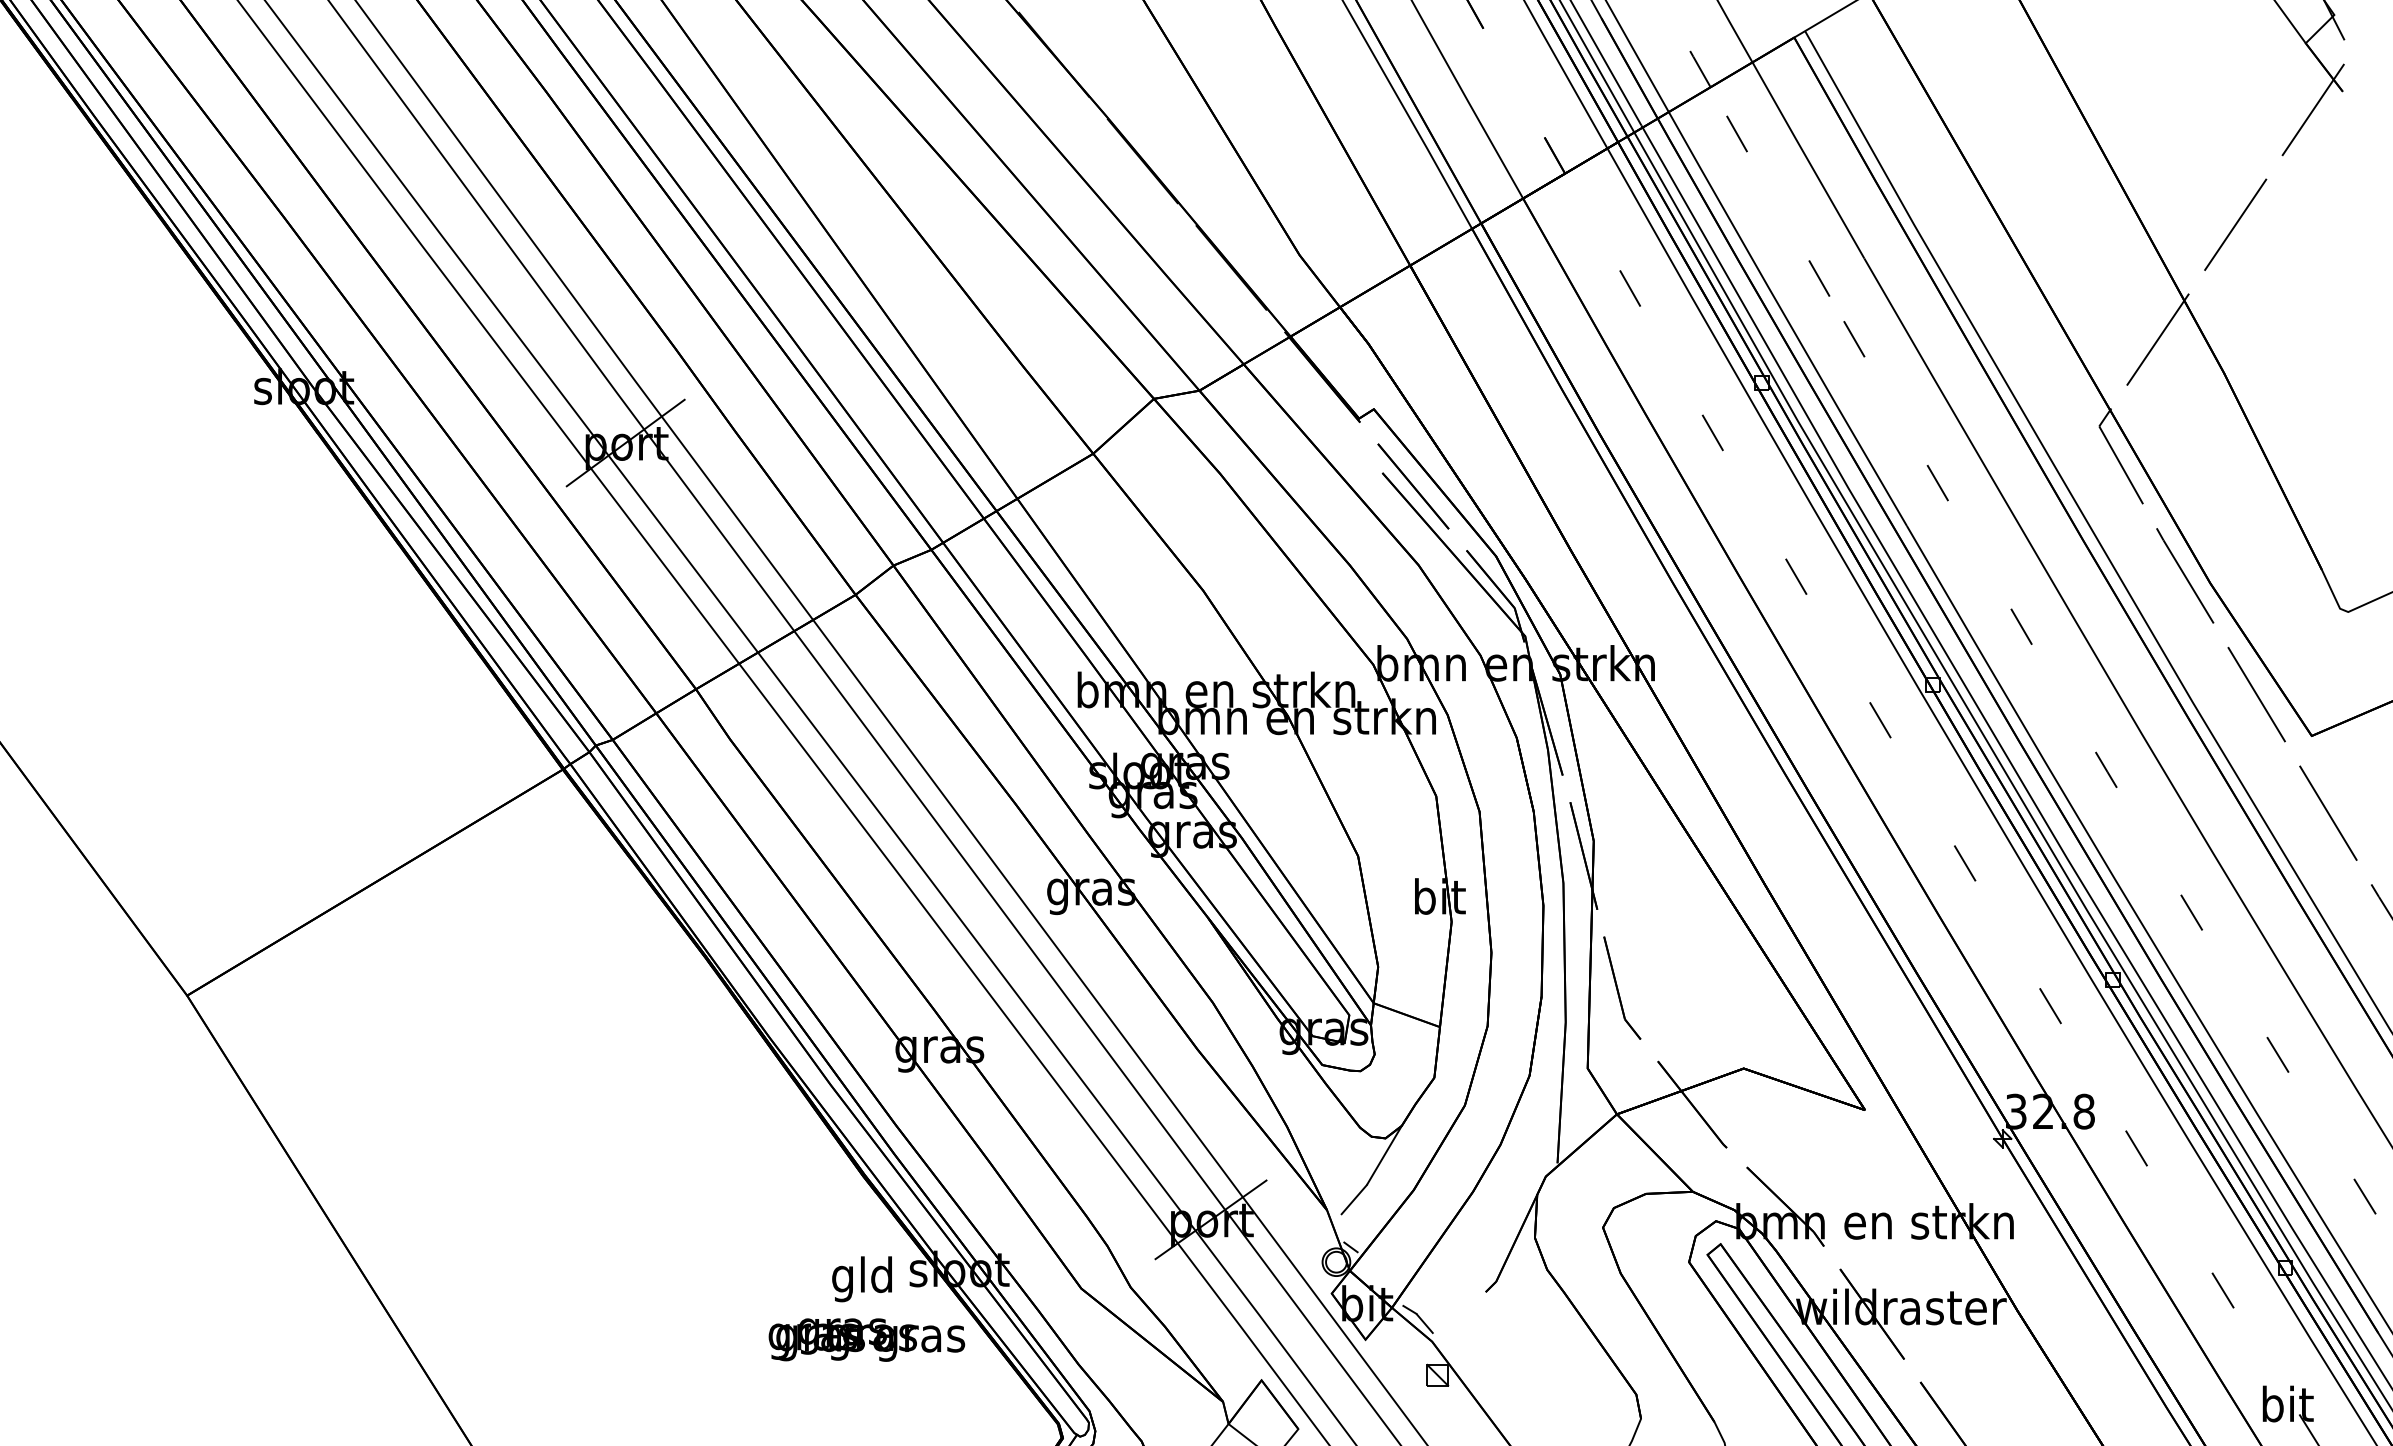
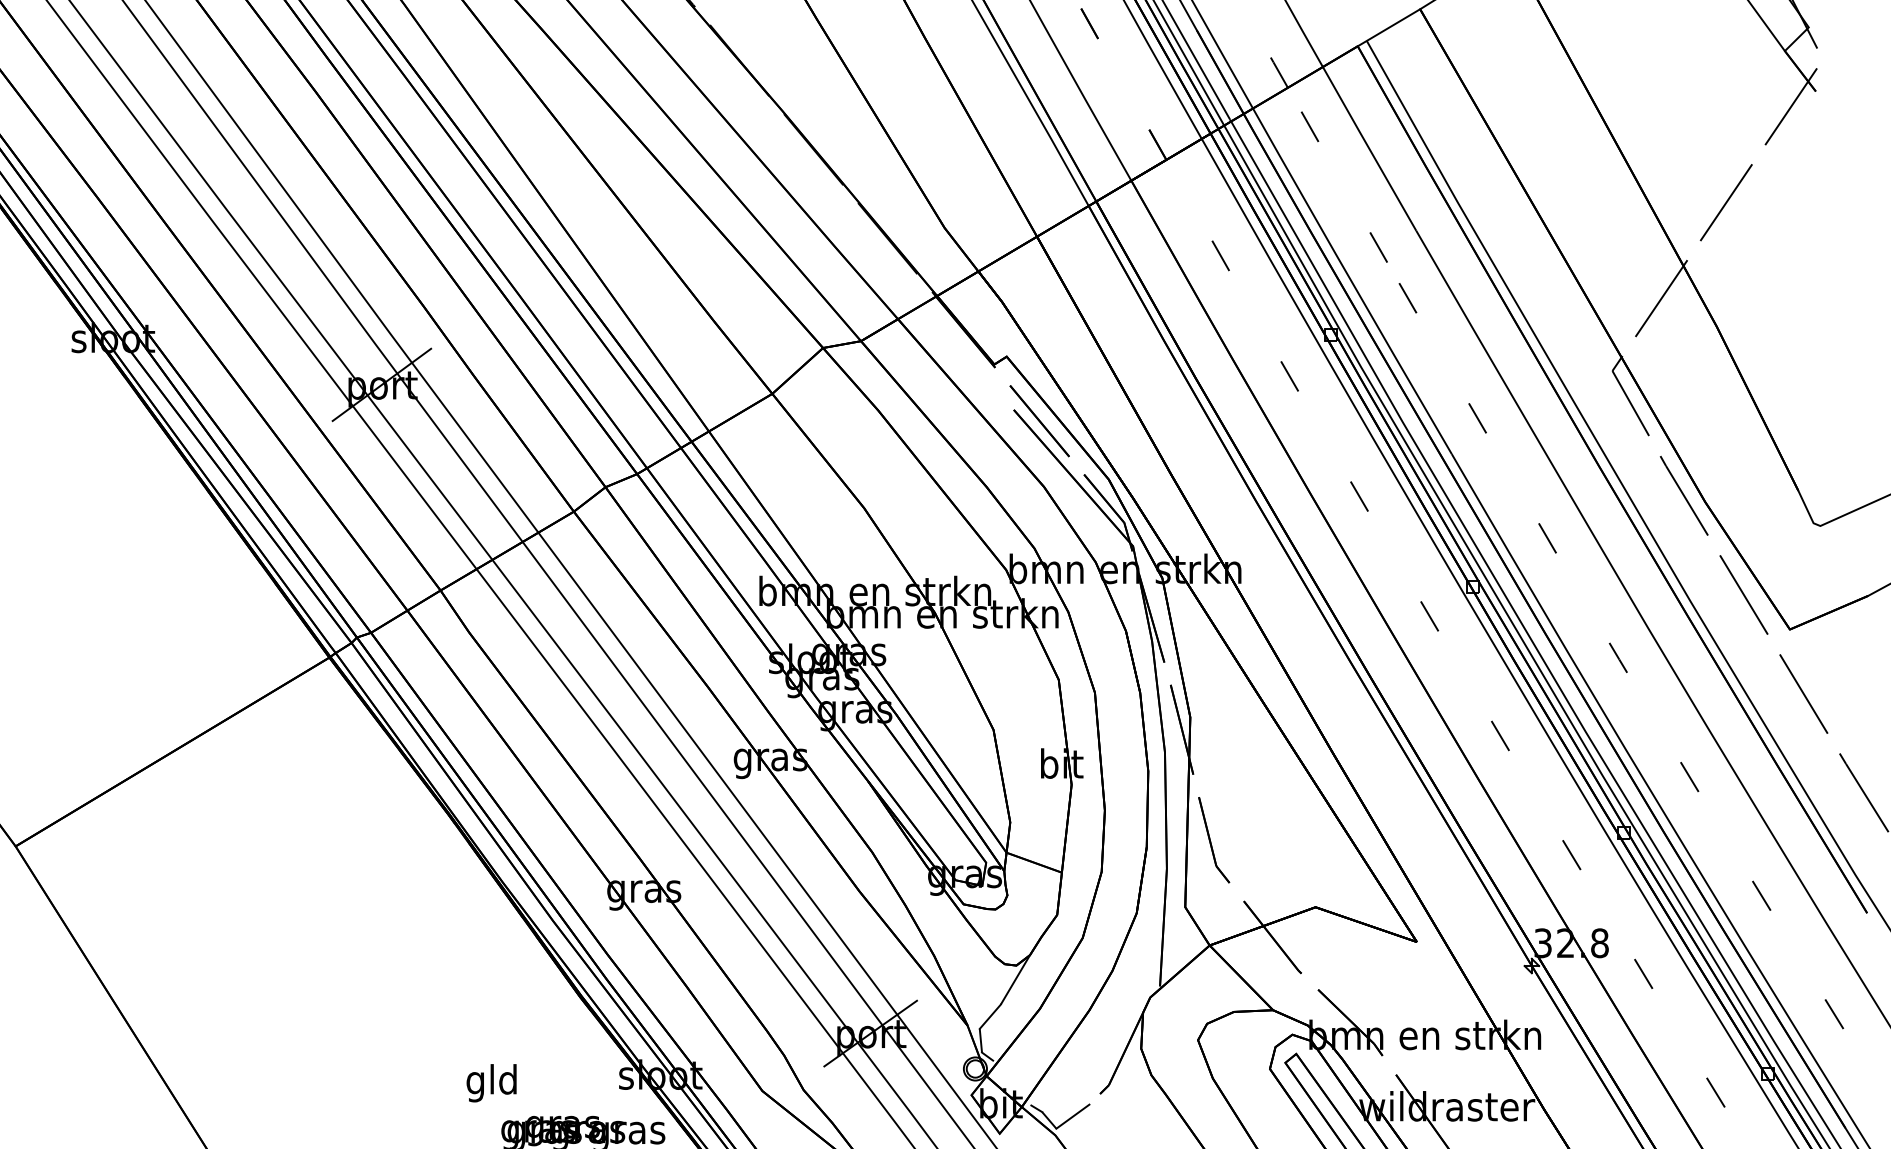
line: (1342, 1228) -> (980, 1040), added
text: (861, 1279) -> (491, 1083), moved
line: (1452, 1318) -> (1072, 1115), added

